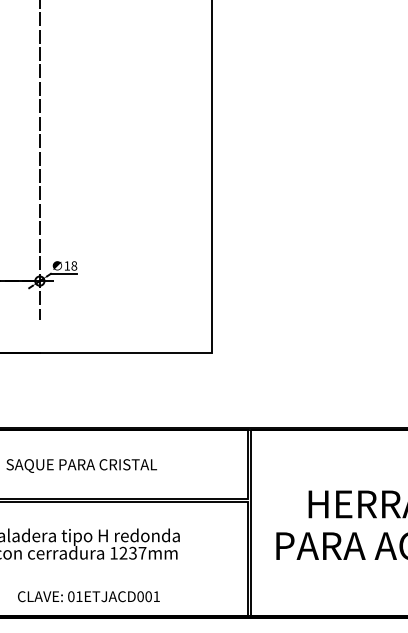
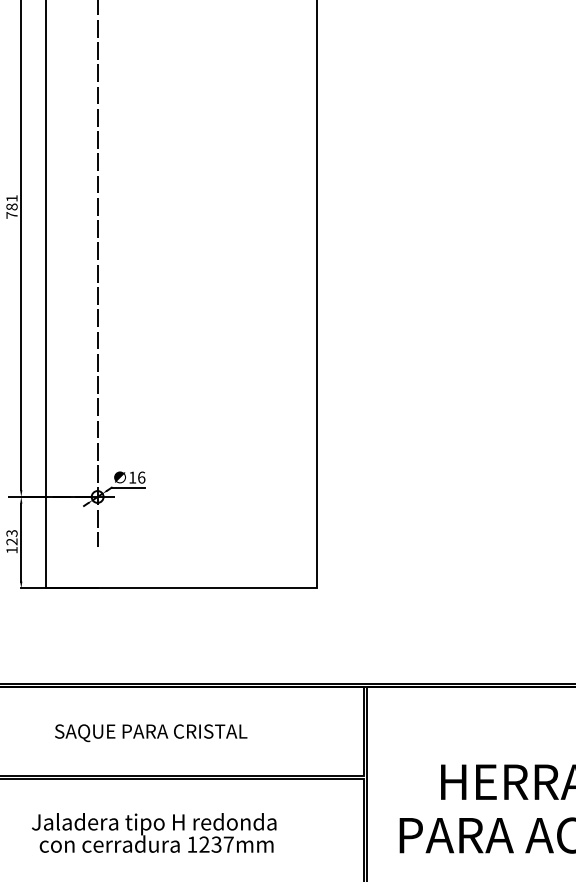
text: (74, 265) -> (141, 477), 18 -> 16

